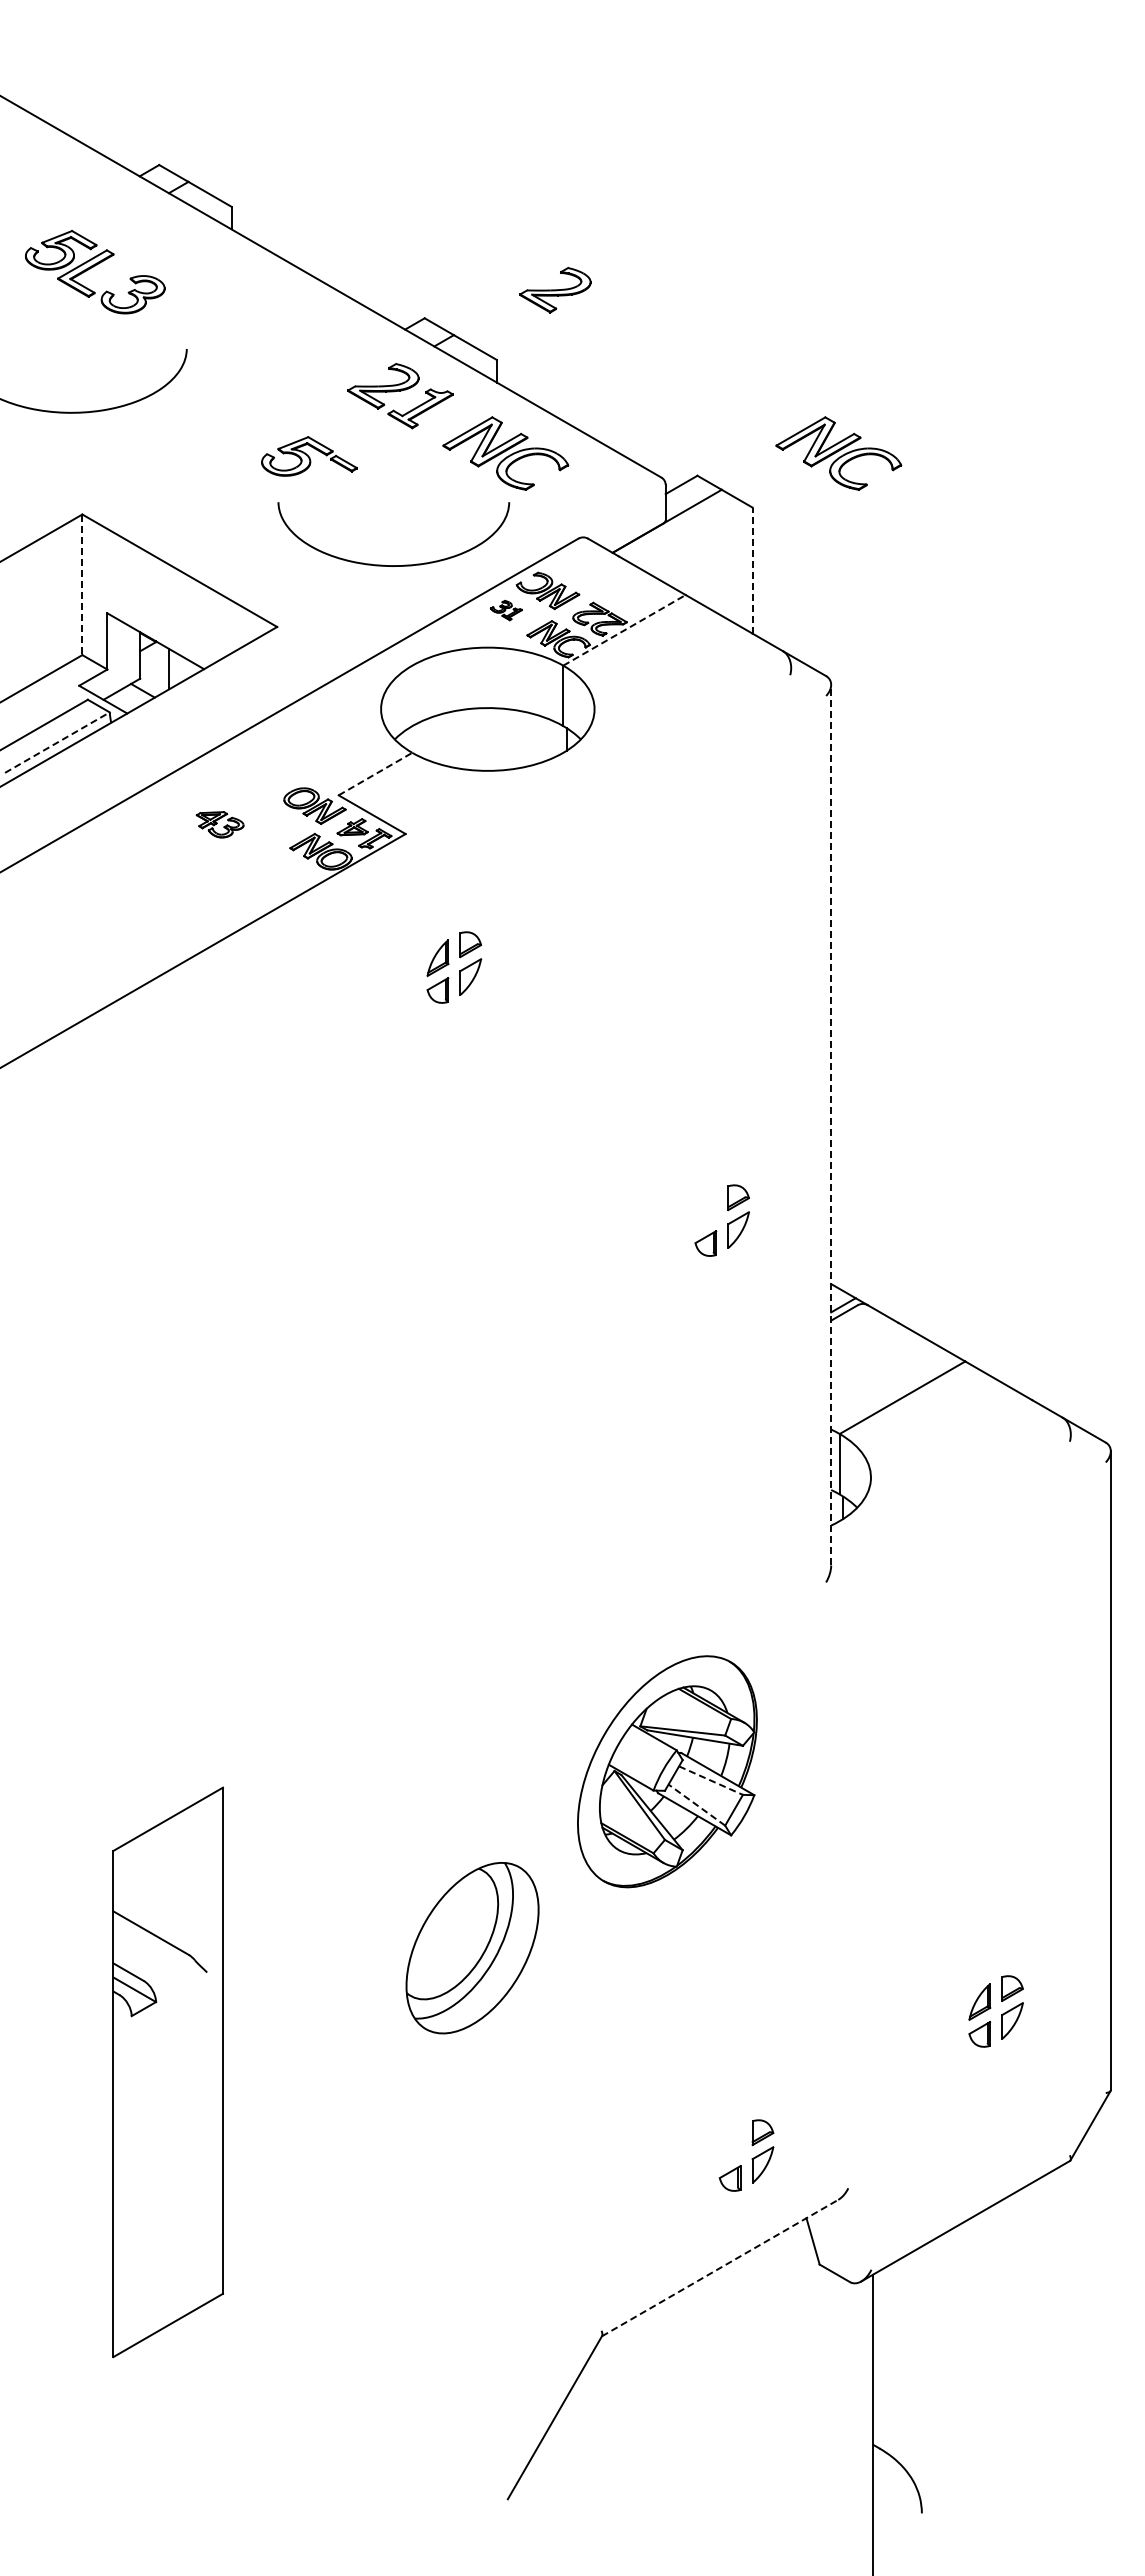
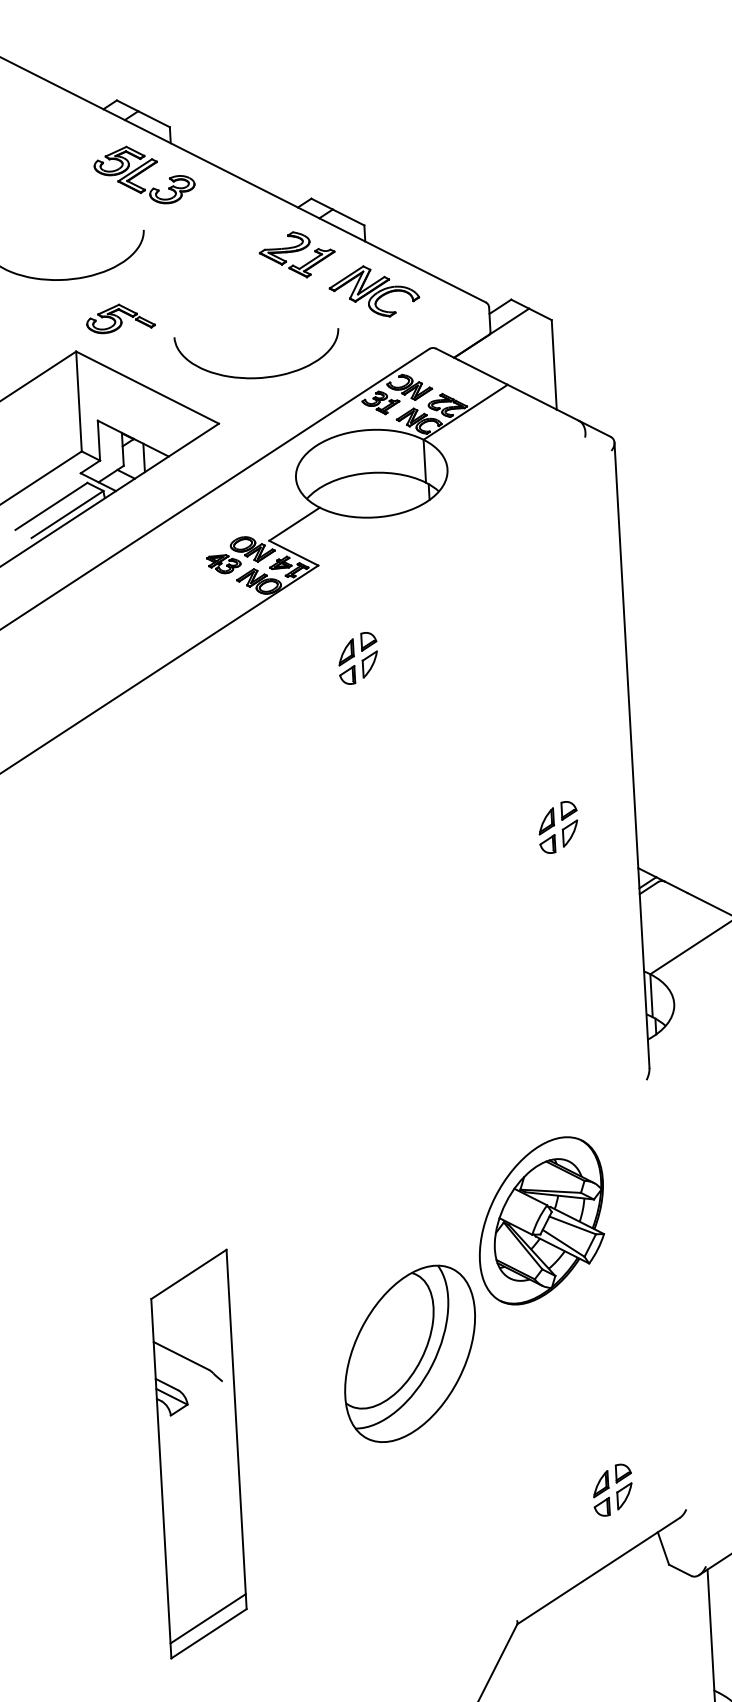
part: (95, 272) -> (144, 175), moved
part: (555, 290) -> (403, 173), removed
part: (838, 453) -> (610, 278), removed
part: (309, 456) -> (120, 318), moved
curve: (393, 565) -> (258, 377), moved
line: (752, 570) -> (554, 364), dashed -> solid
line: (82, 585) -> (79, 401), dashed -> solid
part: (506, 610) -> (381, 402), size x1.67
line: (624, 630) -> (465, 412), dashed -> solid
line: (57, 742) -> (67, 514), dashed -> solid
line: (375, 774) -> (294, 524), dashed -> solid
part: (219, 824) -> (223, 564), moved
line: (831, 1124) -> (632, 754), dashed -> solid
part: (705, 1211) -> (546, 821), added
line: (711, 1780) -> (573, 1225), dashed -> solid
line: (696, 1805) -> (563, 1243), dashed -> solid
part: (472, 1947) -> (410, 1353), size x1.43
part: (729, 2145) -> (600, 1483), added
line: (720, 2267) -> (598, 1570), dashed -> solid
line: (168, 2303) -> (208, 1618), added

